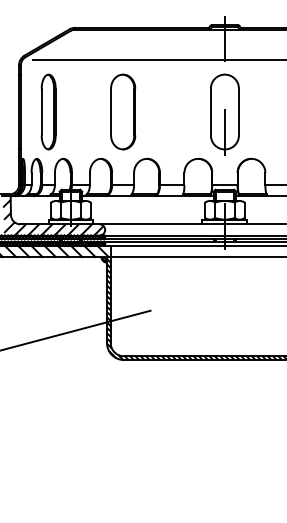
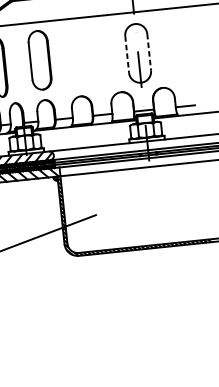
part: (123, 111) -> (40, 59), moved
line: (210, 112) -> (126, 54), solid -> dashed
line: (238, 112) -> (148, 52), solid -> dashed

